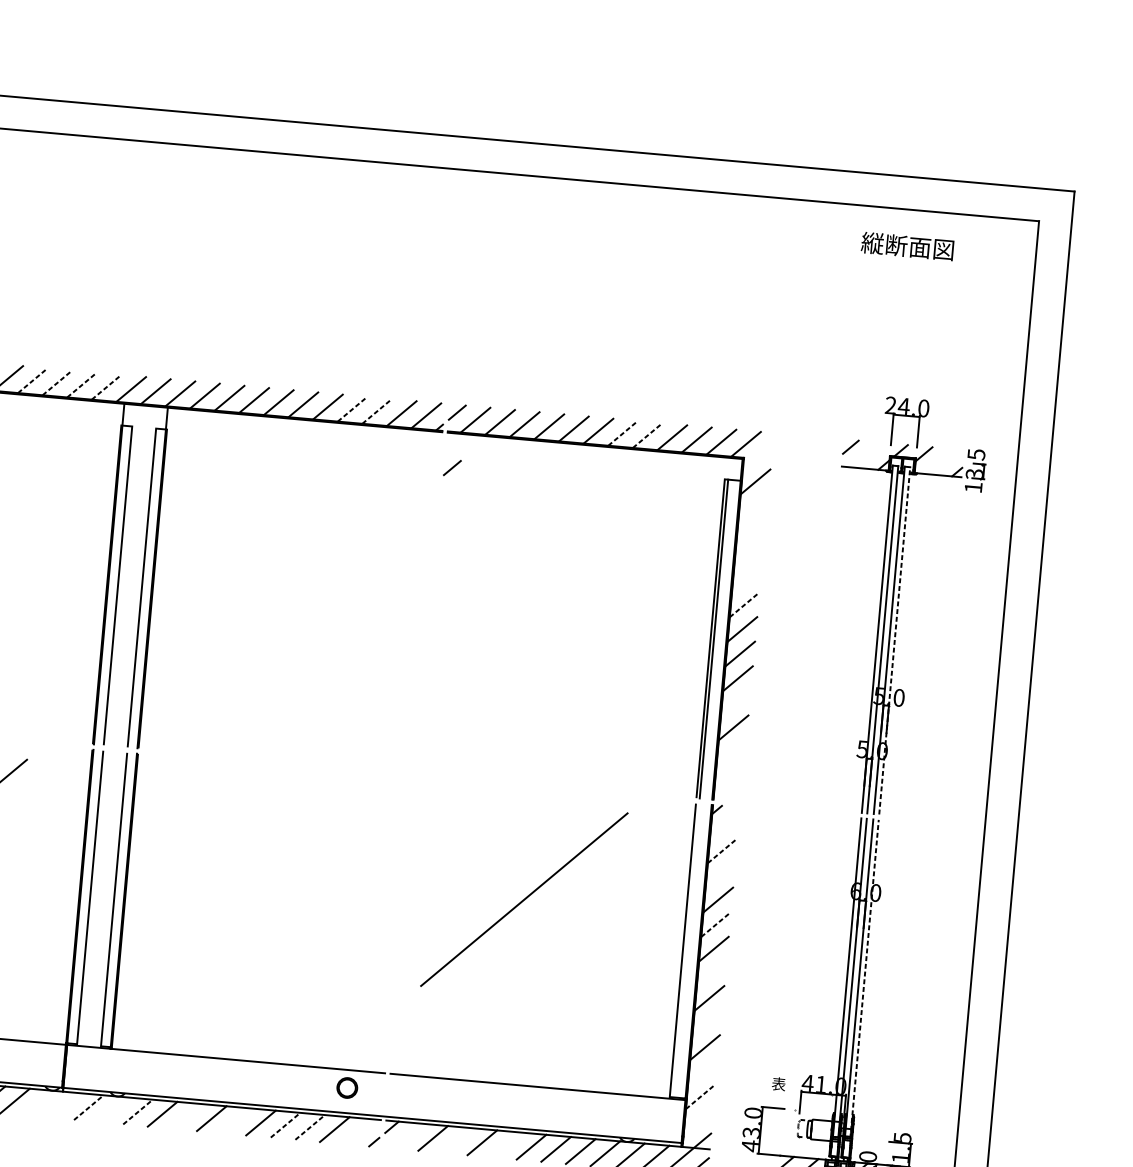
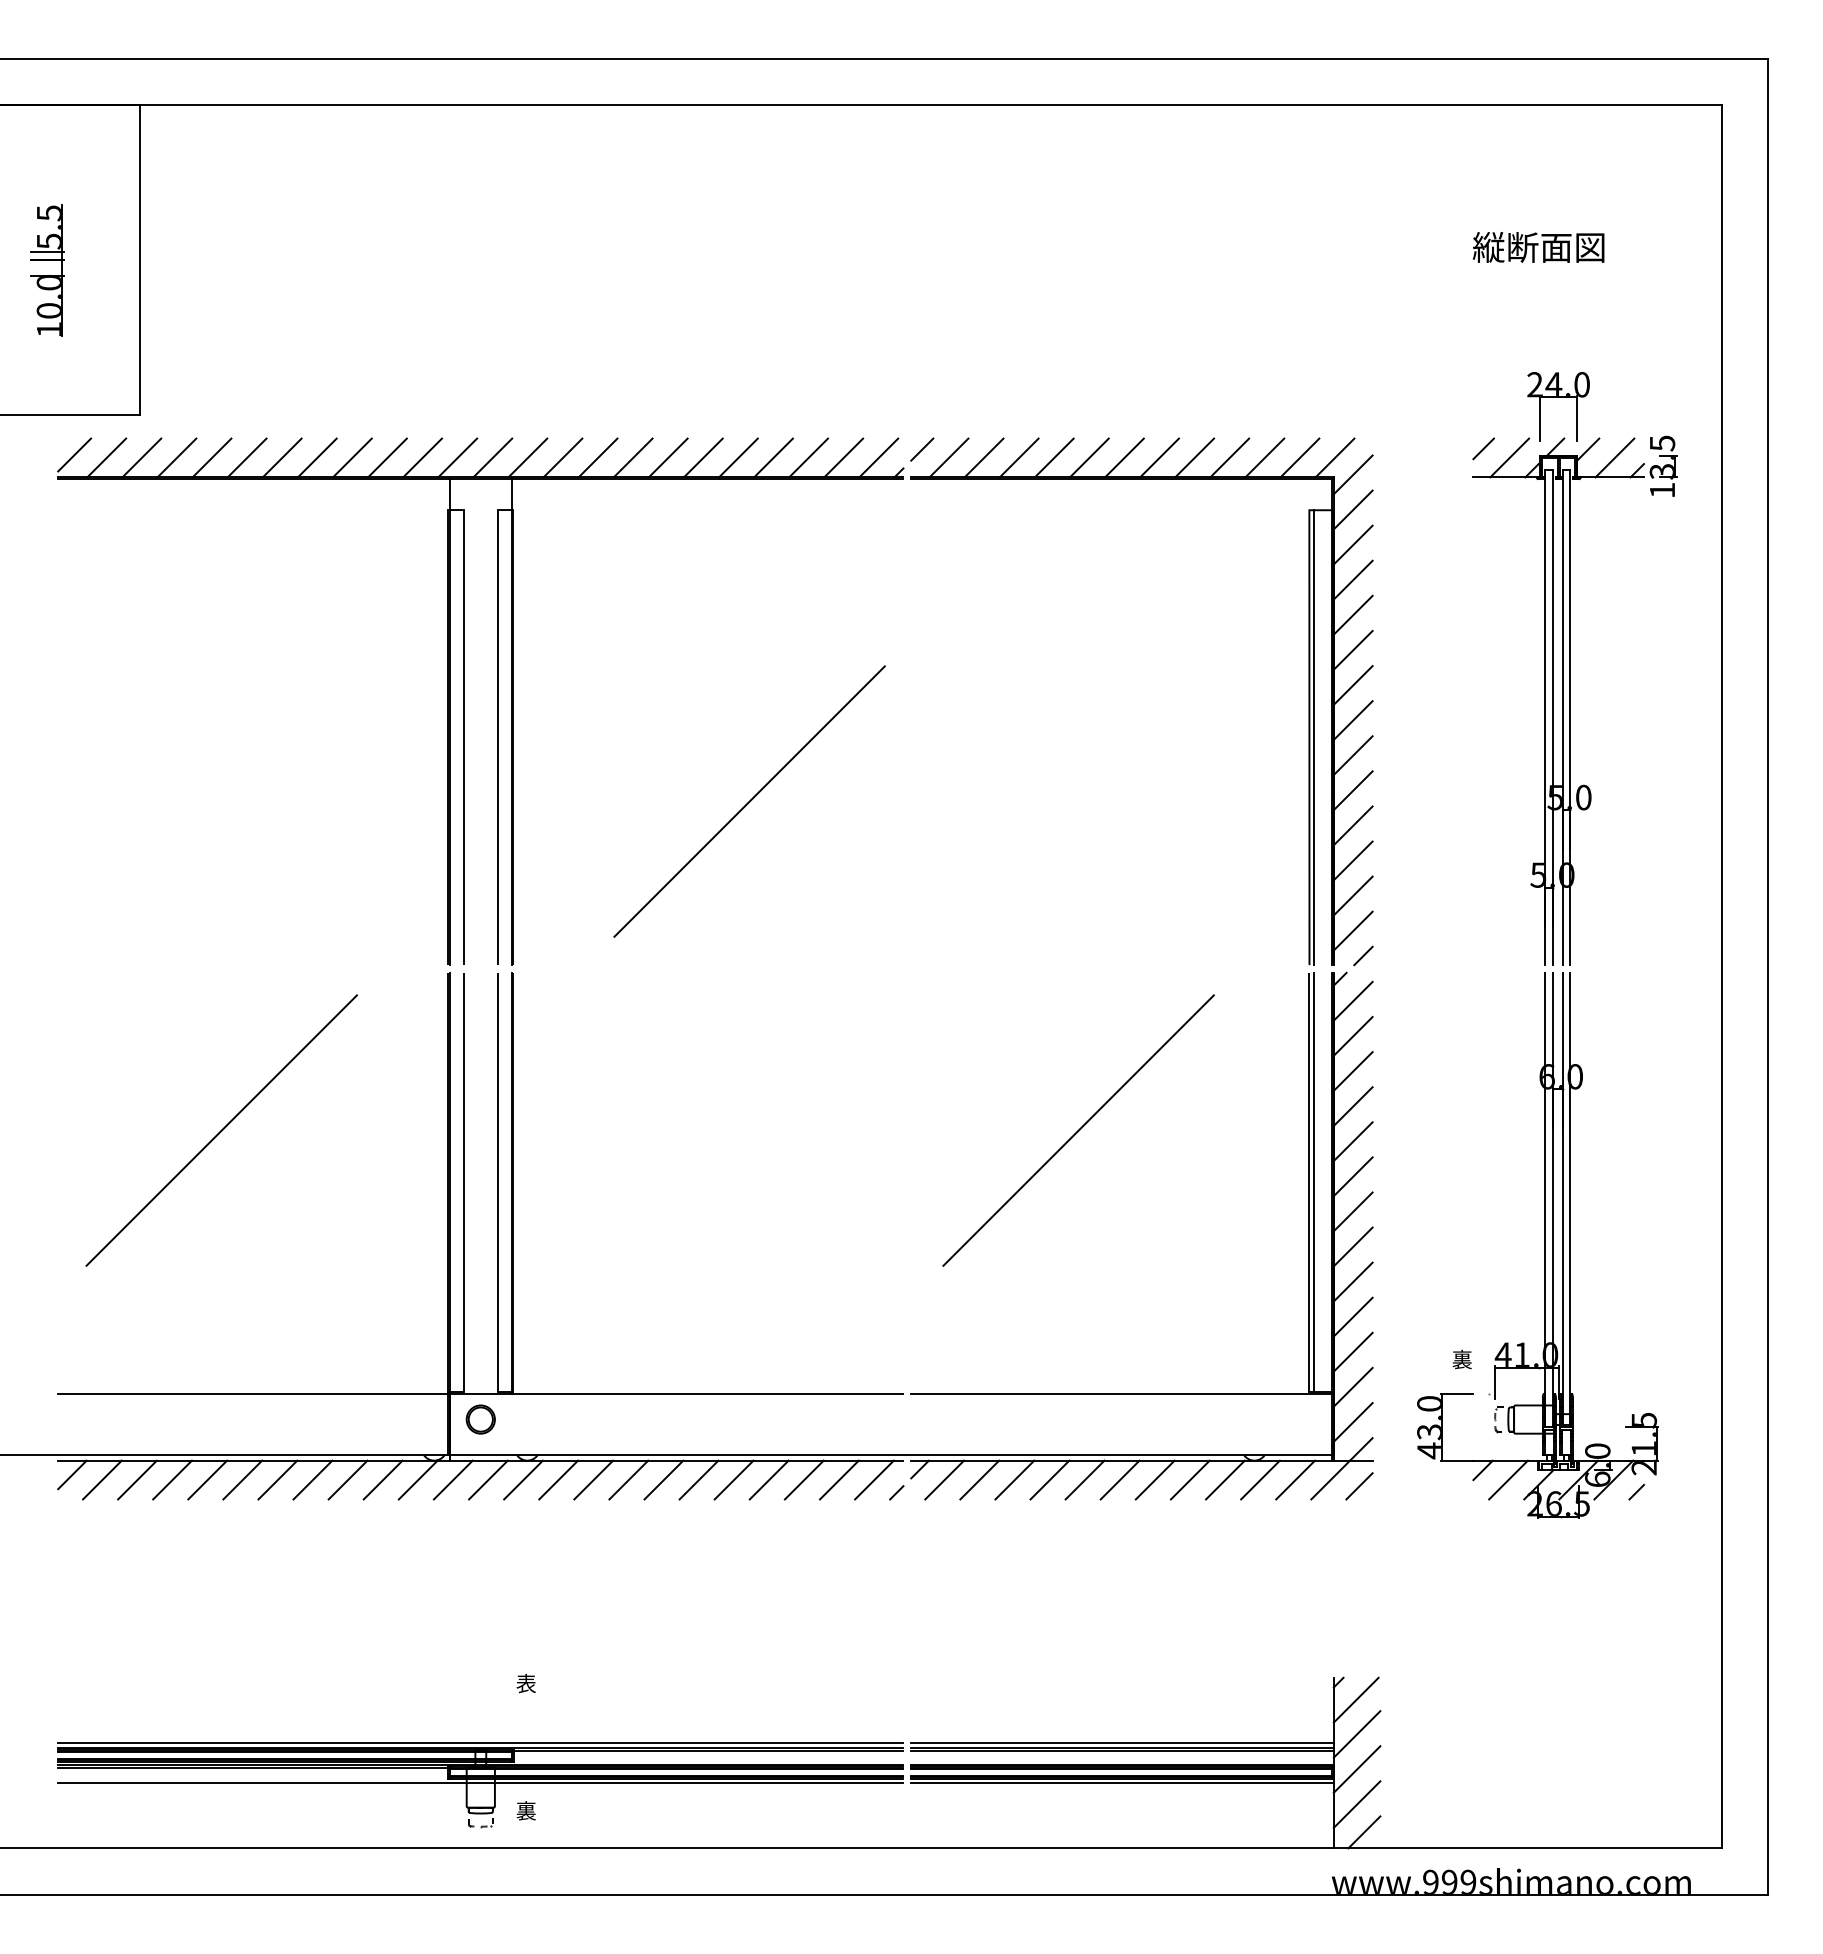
text: (907, 246) -> (1538, 247), moved
line: (33, 380) -> (317, 457), dashed -> solid
line: (57, 382) -> (352, 457), dashed -> solid
line: (82, 384) -> (387, 457), dashed -> solid
line: (106, 386) -> (422, 457), dashed -> solid
line: (352, 408) -> (773, 457), dashed -> solid
line: (377, 411) -> (808, 457), dashed -> solid
line: (623, 433) -> (1159, 457), dashed -> solid
line: (648, 435) -> (1195, 457), dashed -> solid
line: (868, 454) -> (1509, 457), added
line: (757, 457) -> (1352, 474), added
line: (941, 461) -> (1614, 457), added
line: (452, 467) -> (922, 528), removed
line: (752, 506) -> (1352, 544), added
line: (750, 530) -> (1352, 579), added
line: (748, 555) -> (1352, 614), added
line: (746, 579) -> (1352, 649), added
line: (744, 604) -> (1353, 685), dashed -> solid
line: (894, 640) -> (1570, 717), dashed -> solid
line: (314, 648) -> (749, 801), added
line: (735, 702) -> (1352, 825), added
line: (730, 752) -> (1352, 895), added
line: (728, 776) -> (1352, 930), added
line: (734, 794) -> (1363, 955), added
line: (724, 825) -> (1352, 1000), added
line: (722, 850) -> (1353, 1036), dashed -> solid
line: (719, 875) -> (1352, 1071), added
line: (716, 924) -> (1353, 1141), dashed -> solid
line: (686, 950) -> (1314, 1181), added
line: (711, 973) -> (1352, 1211), added
line: (864, 978) -> (1570, 1199), dashed -> solid
line: (706, 1022) -> (1352, 1281), added
line: (702, 1071) -> (1352, 1351), added
text: (778, 1084) -> (1461, 1360), 表 -> 裏
part: (347, 1087) -> (480, 1419), moved
line: (700, 1096) -> (1353, 1386), dashed -> solid
line: (39, 1102) -> (417, 1479), added
line: (63, 1105) -> (452, 1479), added
line: (88, 1107) -> (488, 1479), dashed -> solid
line: (113, 1109) -> (523, 1479), added
line: (138, 1111) -> (558, 1479), dashed -> solid
line: (187, 1116) -> (628, 1479), added
line: (236, 1120) -> (698, 1479), added
line: (698, 1121) -> (1352, 1422), added
line: (285, 1124) -> (769, 1479), dashed -> solid
line: (310, 1127) -> (804, 1479), dashed -> solid
line: (359, 1131) -> (874, 1479), added
line: (408, 1135) -> (944, 1479), added
line: (457, 1140) -> (1014, 1479), added
line: (506, 1144) -> (1084, 1479), added

